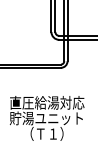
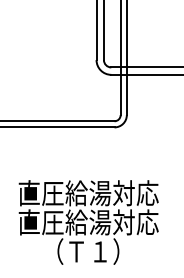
text: (46, 118) -> (87, 222), 貯湯ユニット -> 直圧給湯対応

